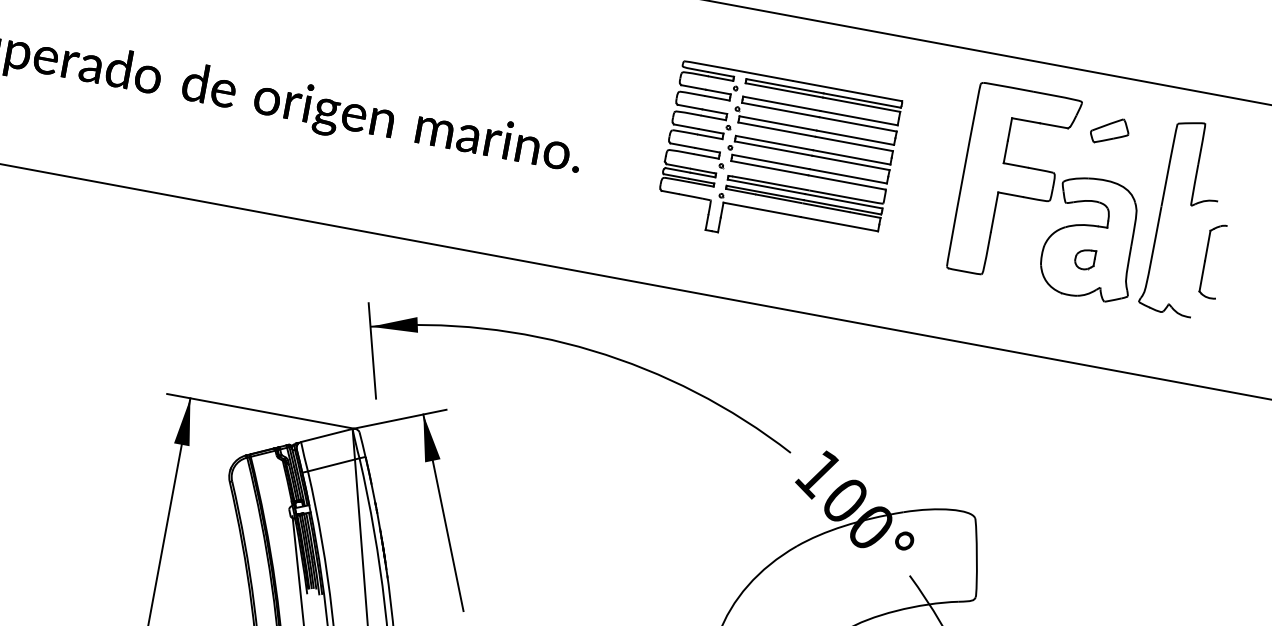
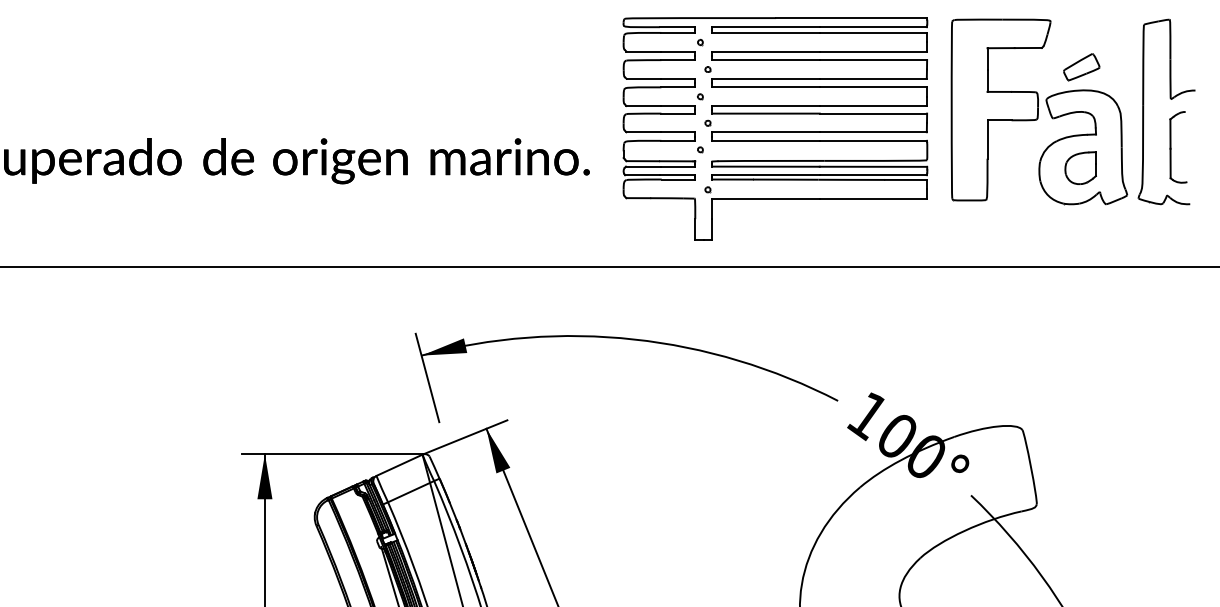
part: (1109, 131) -> (1081, 67), moved
part: (778, 160) -> (775, 128), size x1.43
part: (1085, 258) -> (1080, 167), size x1.67
part: (1206, 259) -> (1171, 147), moved

